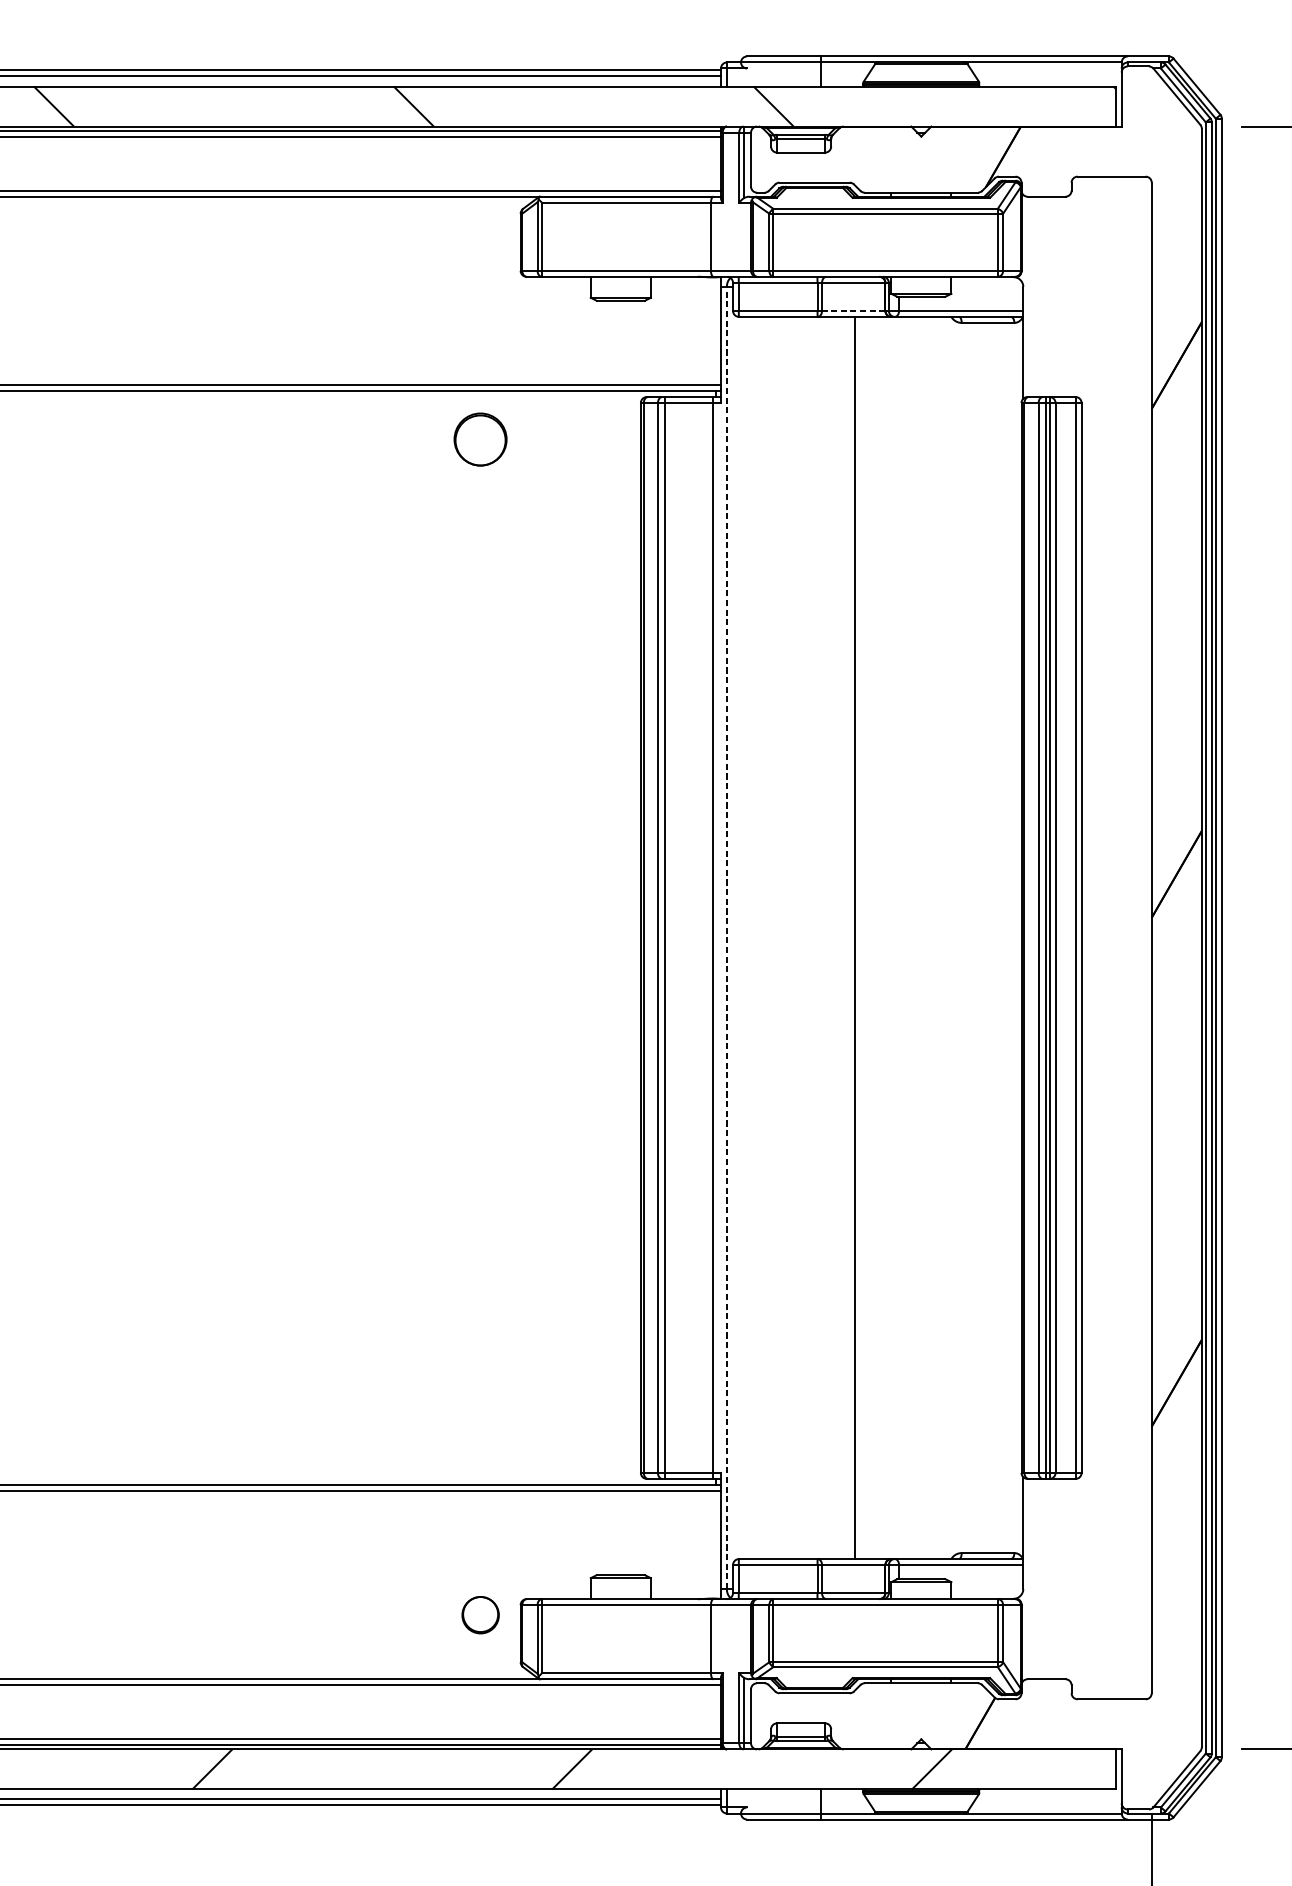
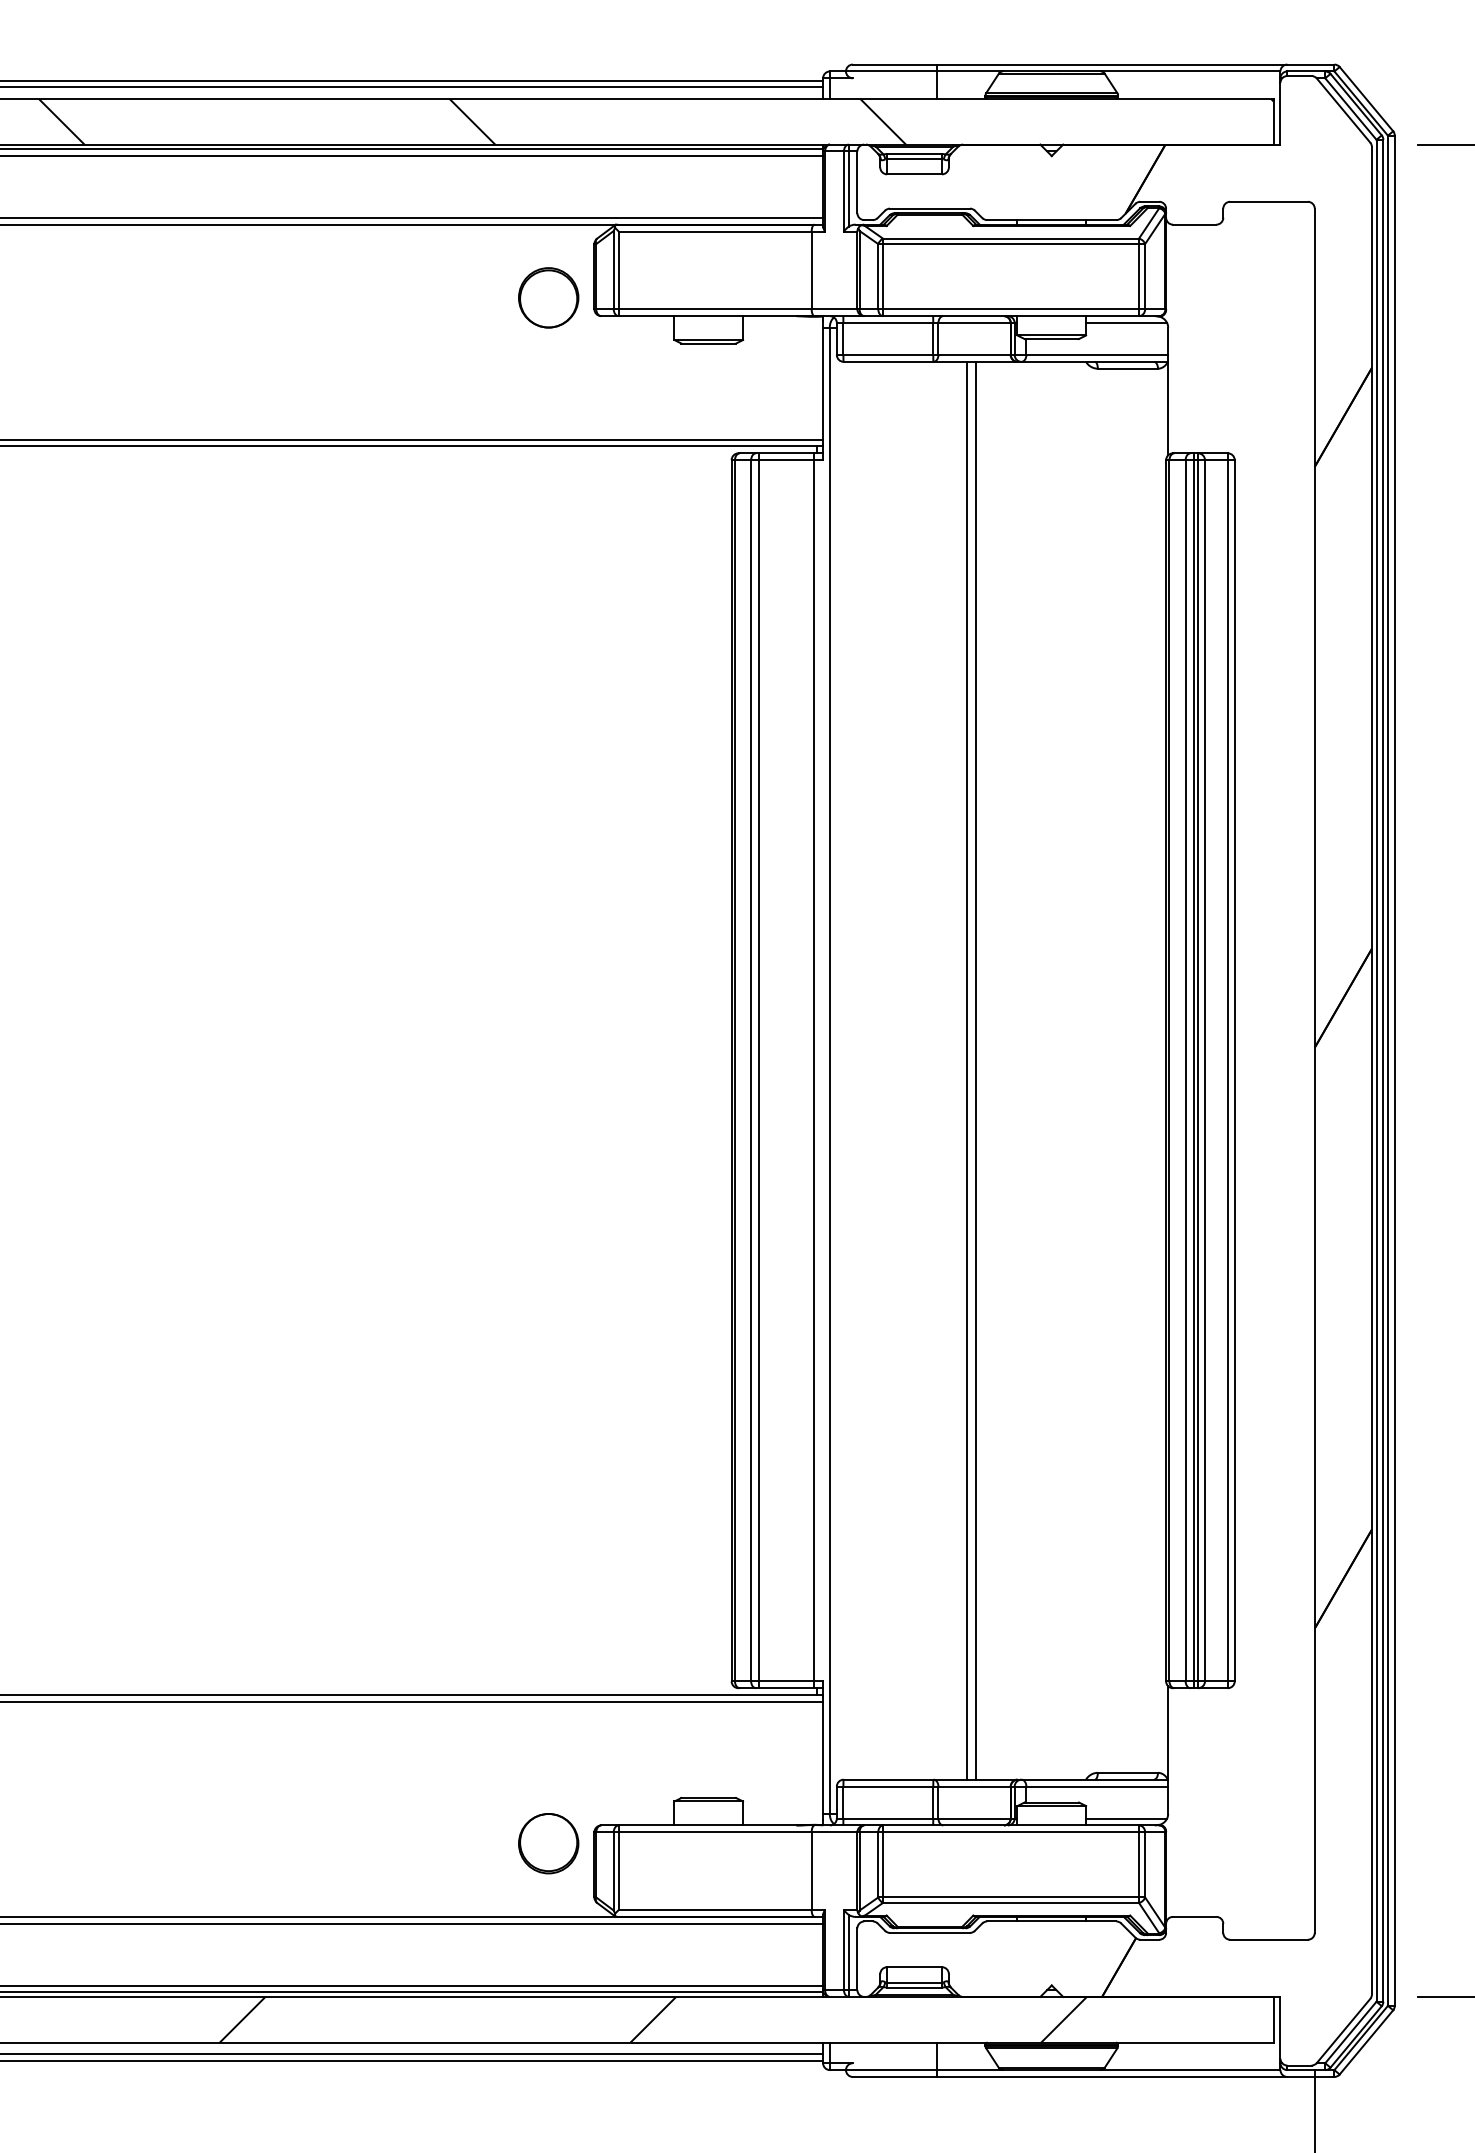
line: (986, 282) -> (1126, 322), added
line: (853, 311) -> (974, 355), dashed -> solid
part: (480, 439) -> (548, 297), moved
line: (726, 937) -> (829, 1070), dashed -> solid
line: (846, 937) -> (966, 1070), added
line: (986, 1593) -> (1126, 1818), added
part: (480, 1614) -> (548, 1843), size x1.43

